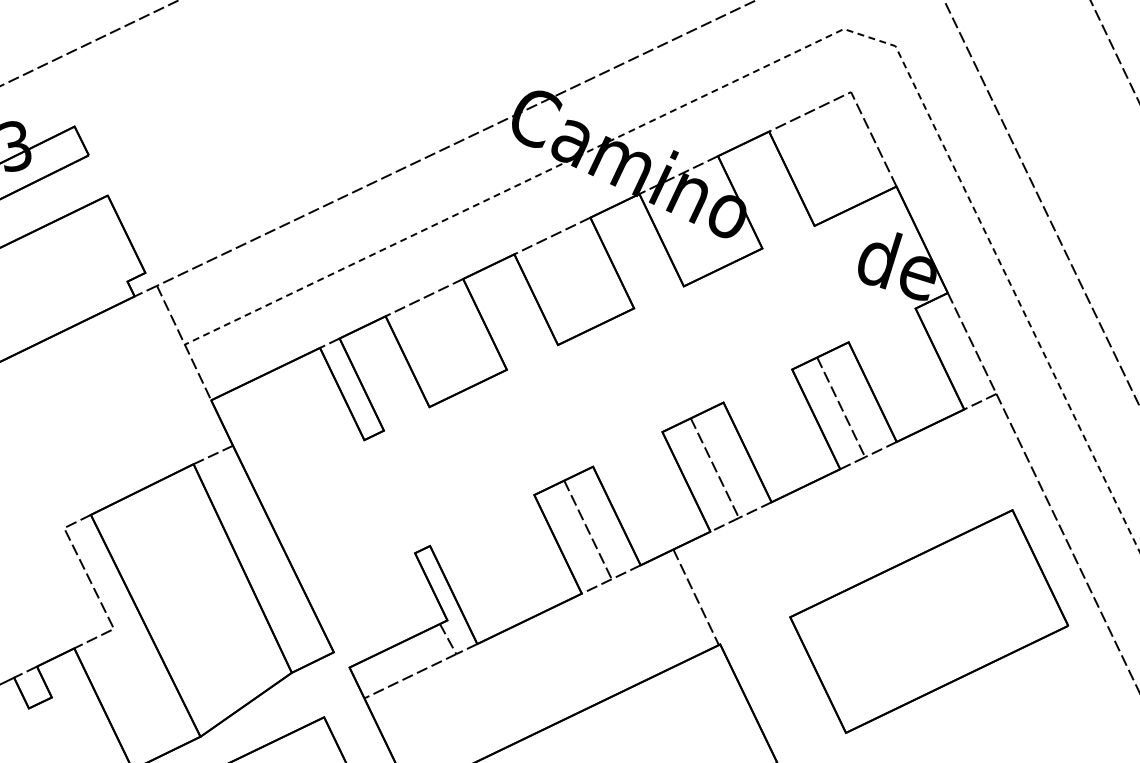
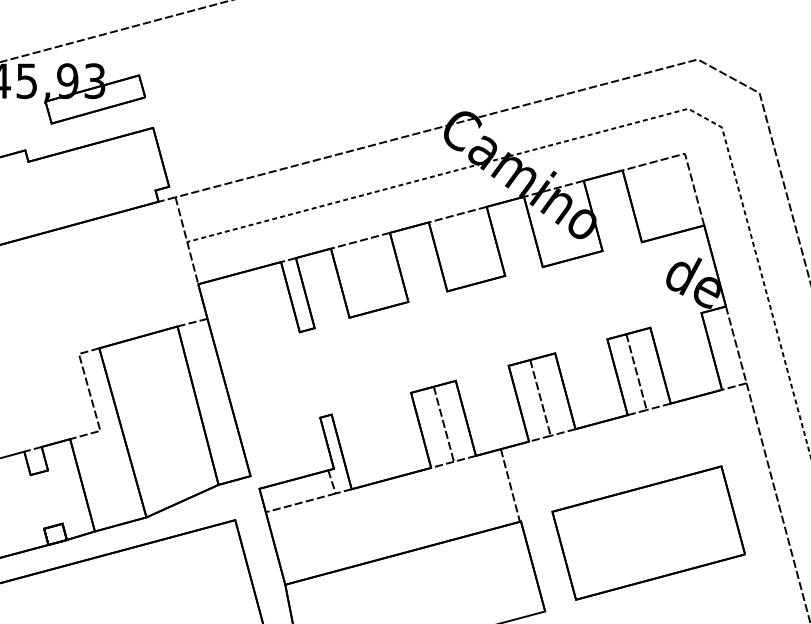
part: (928, 620) -> (648, 532), moved

